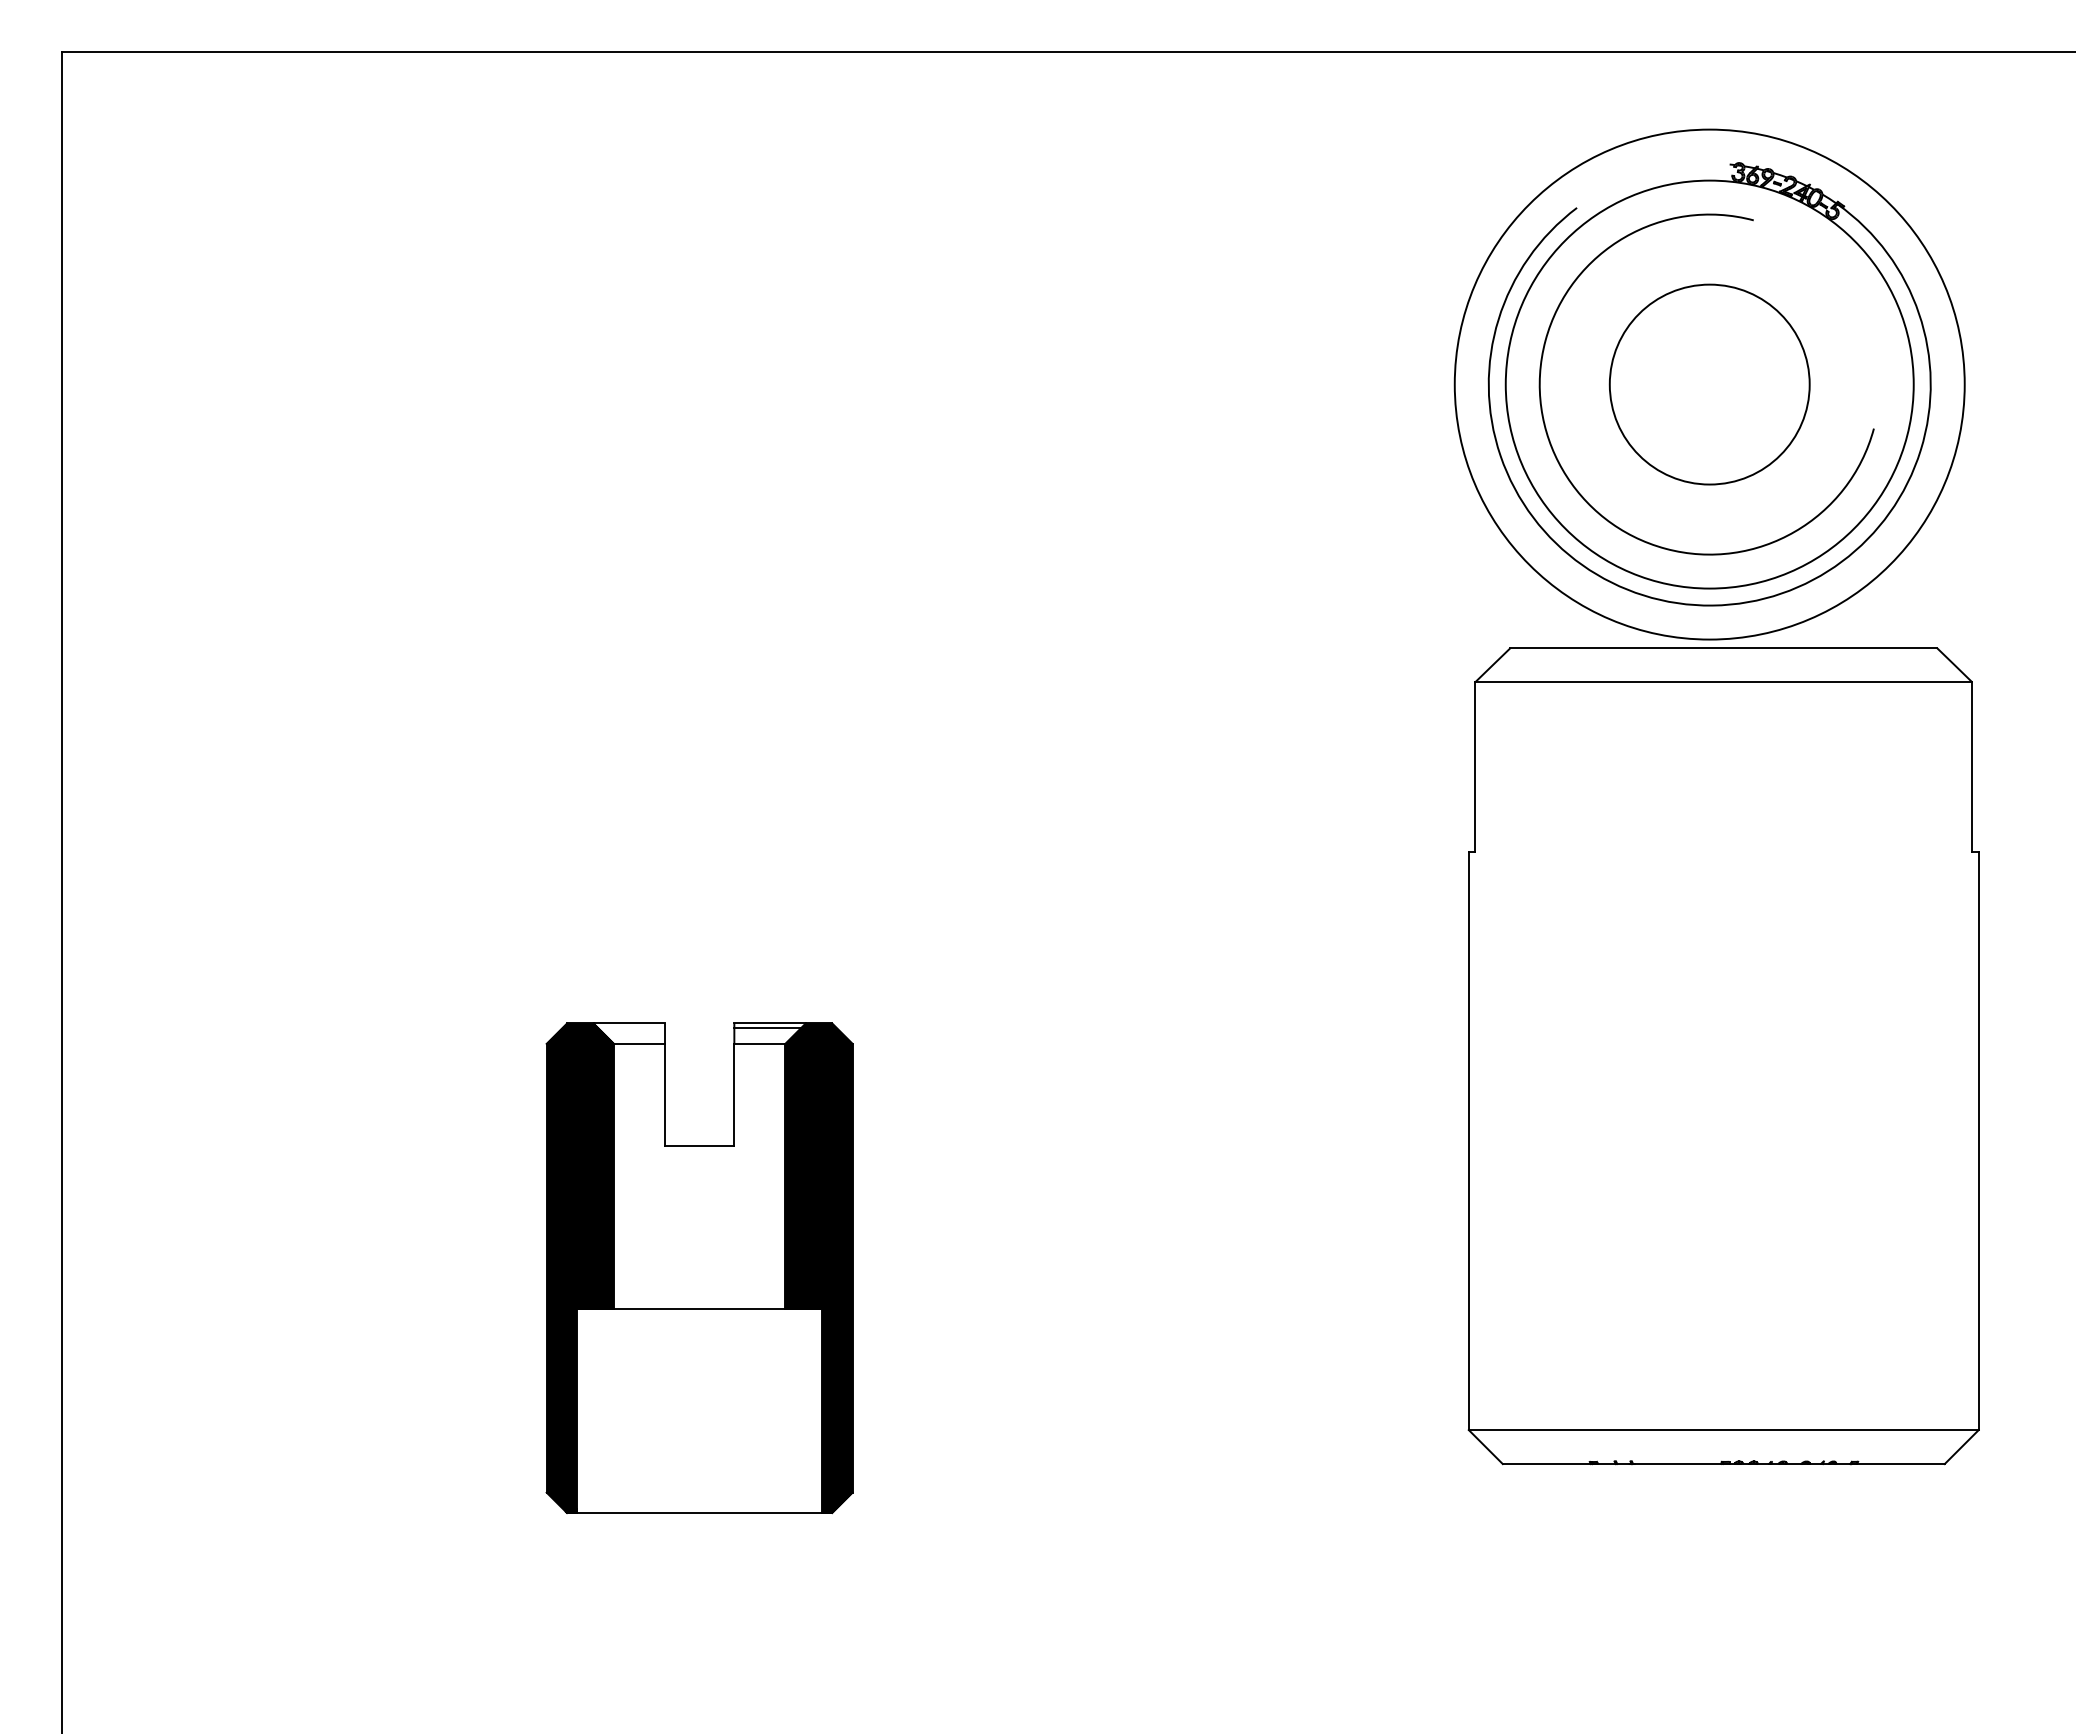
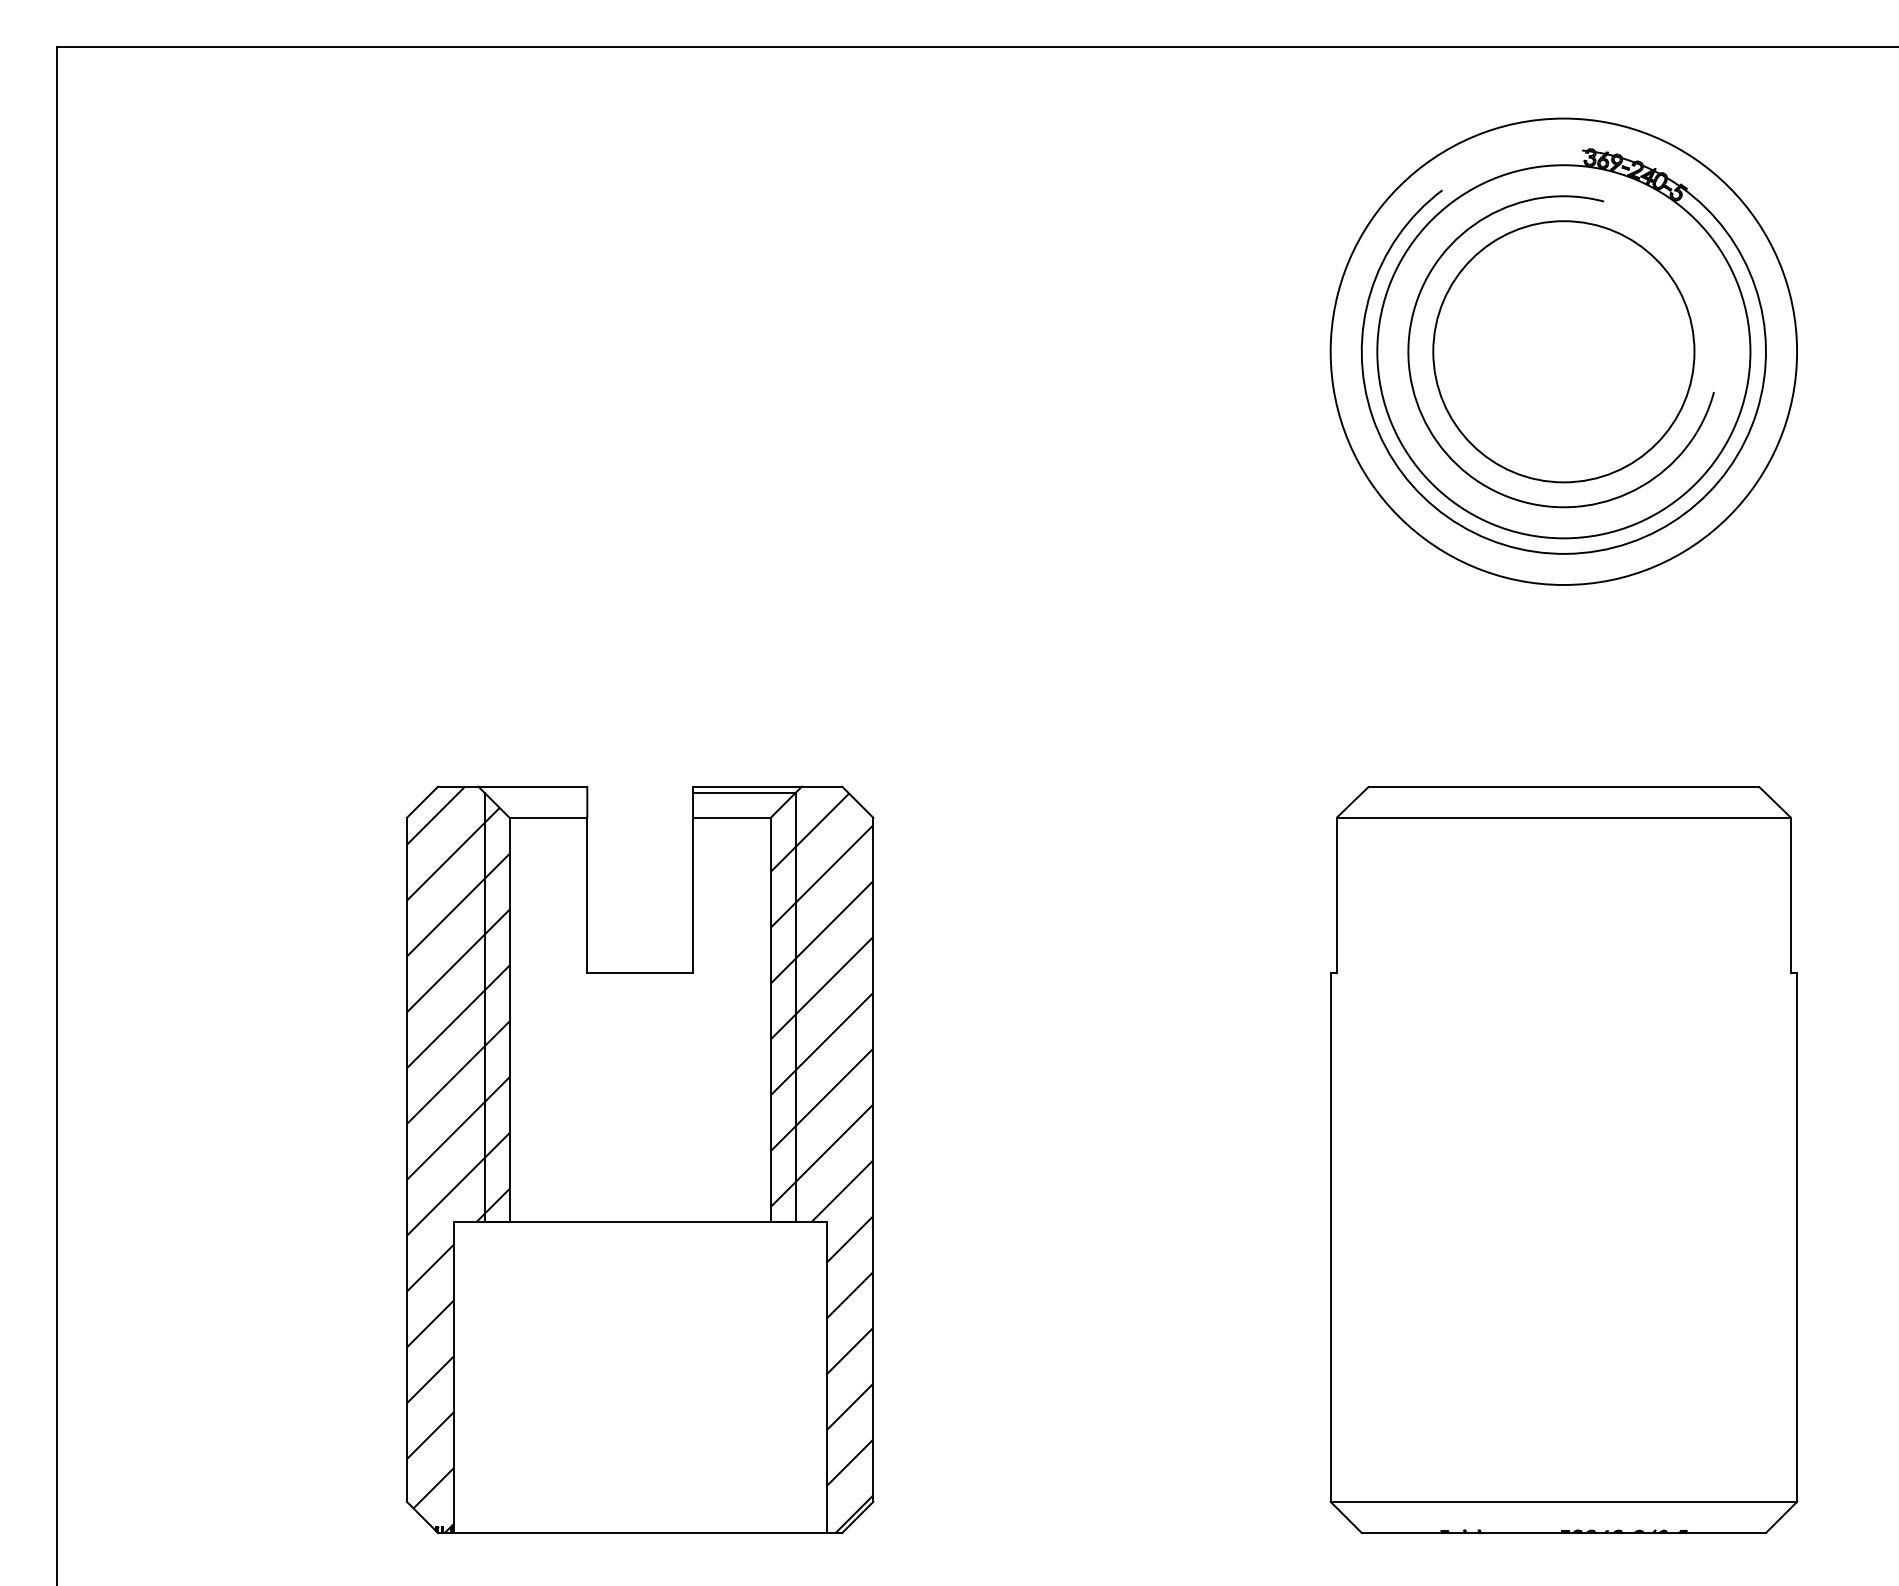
circle: (1709, 384) -> (1563, 351), size x1.43
part: (1723, 1056) -> (1563, 1160), moved
part: (699, 1268) -> (639, 1160), size x1.67

